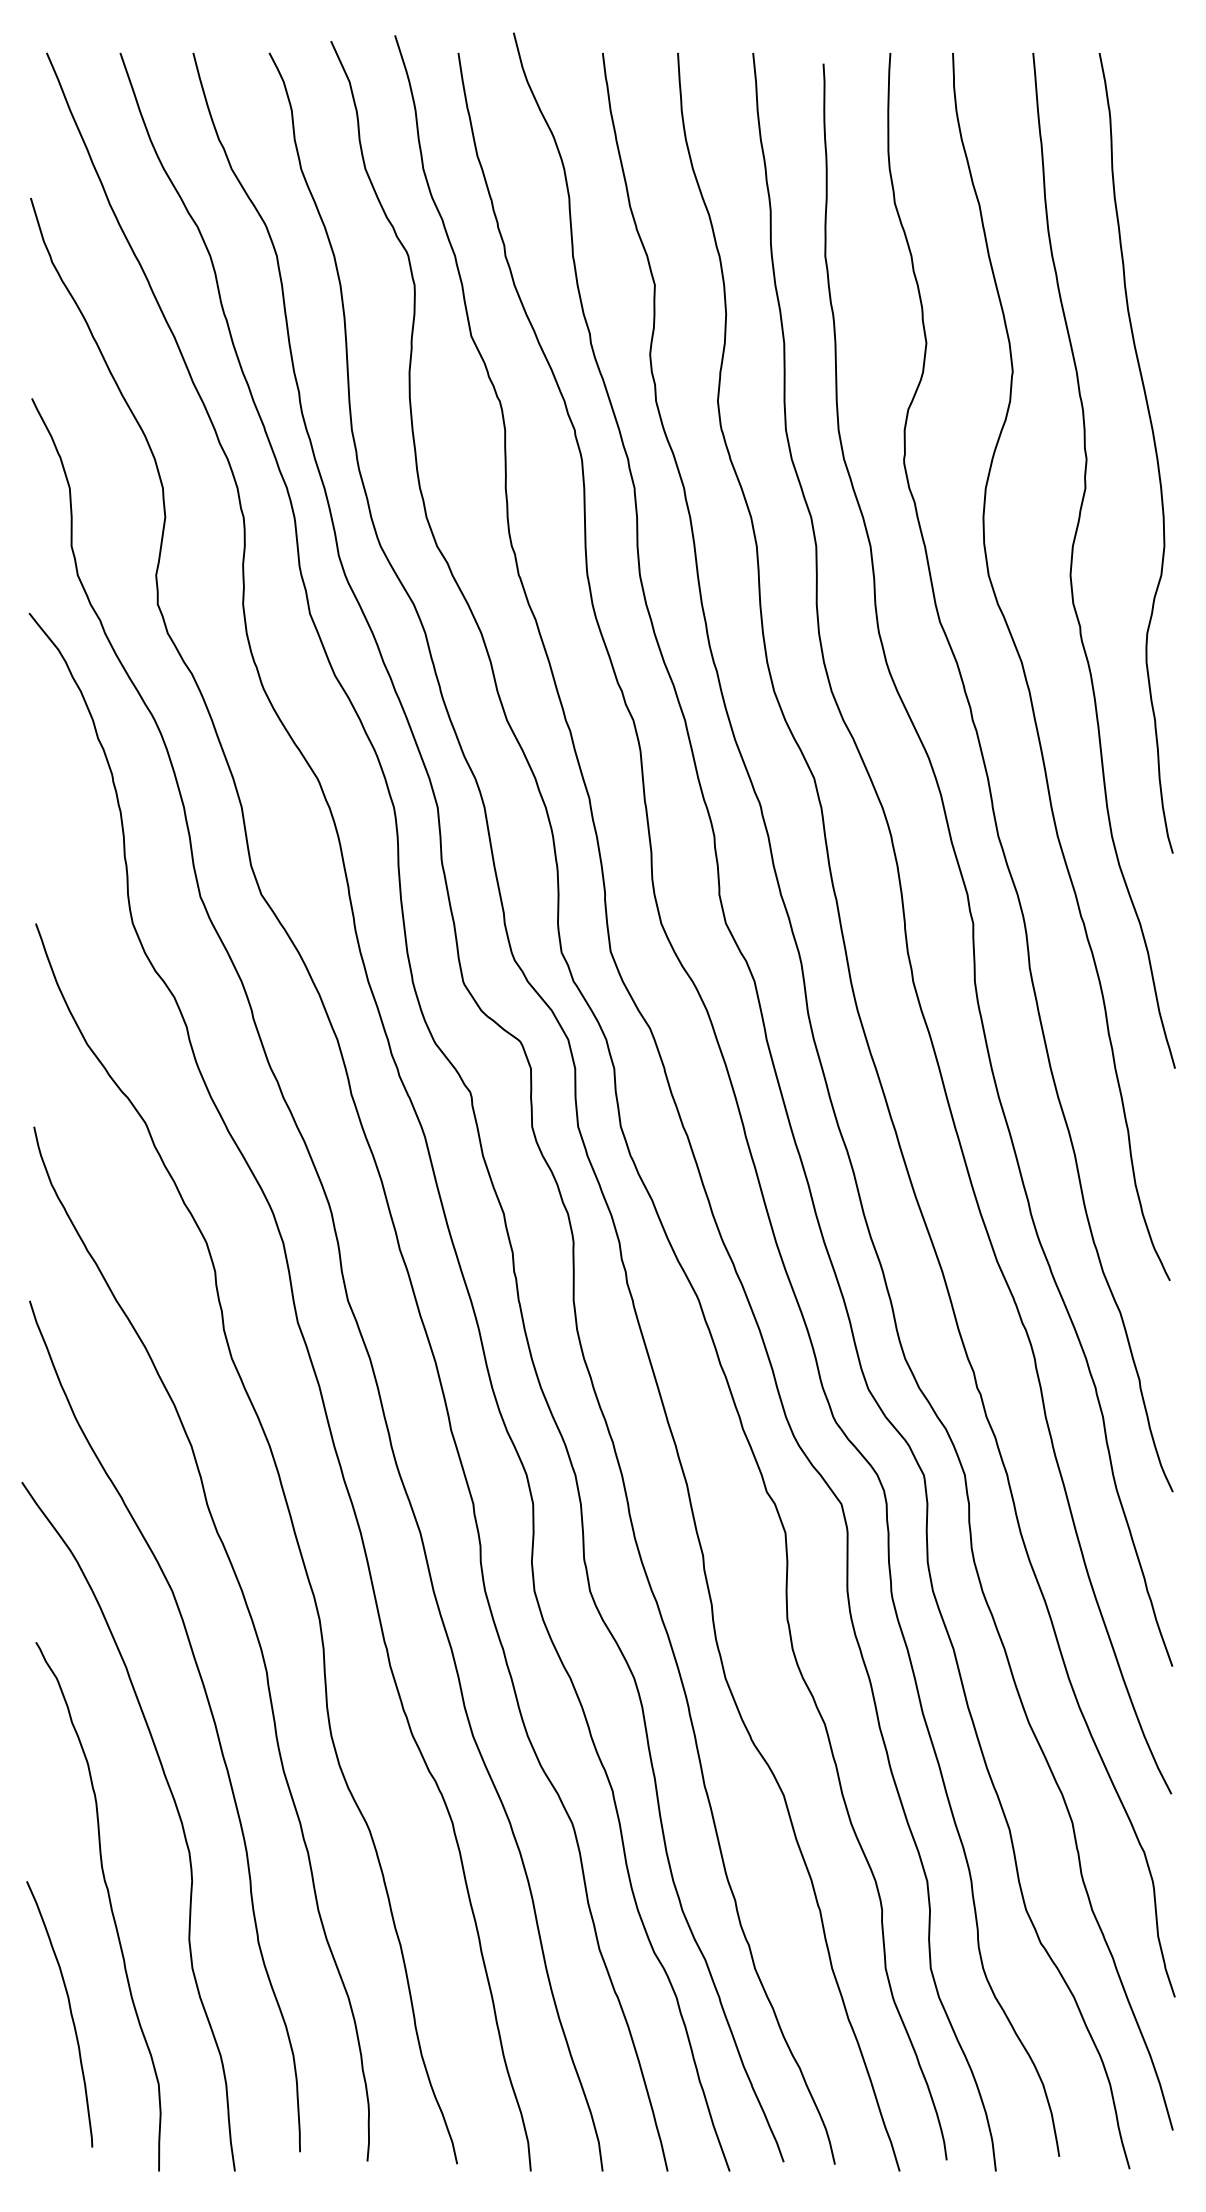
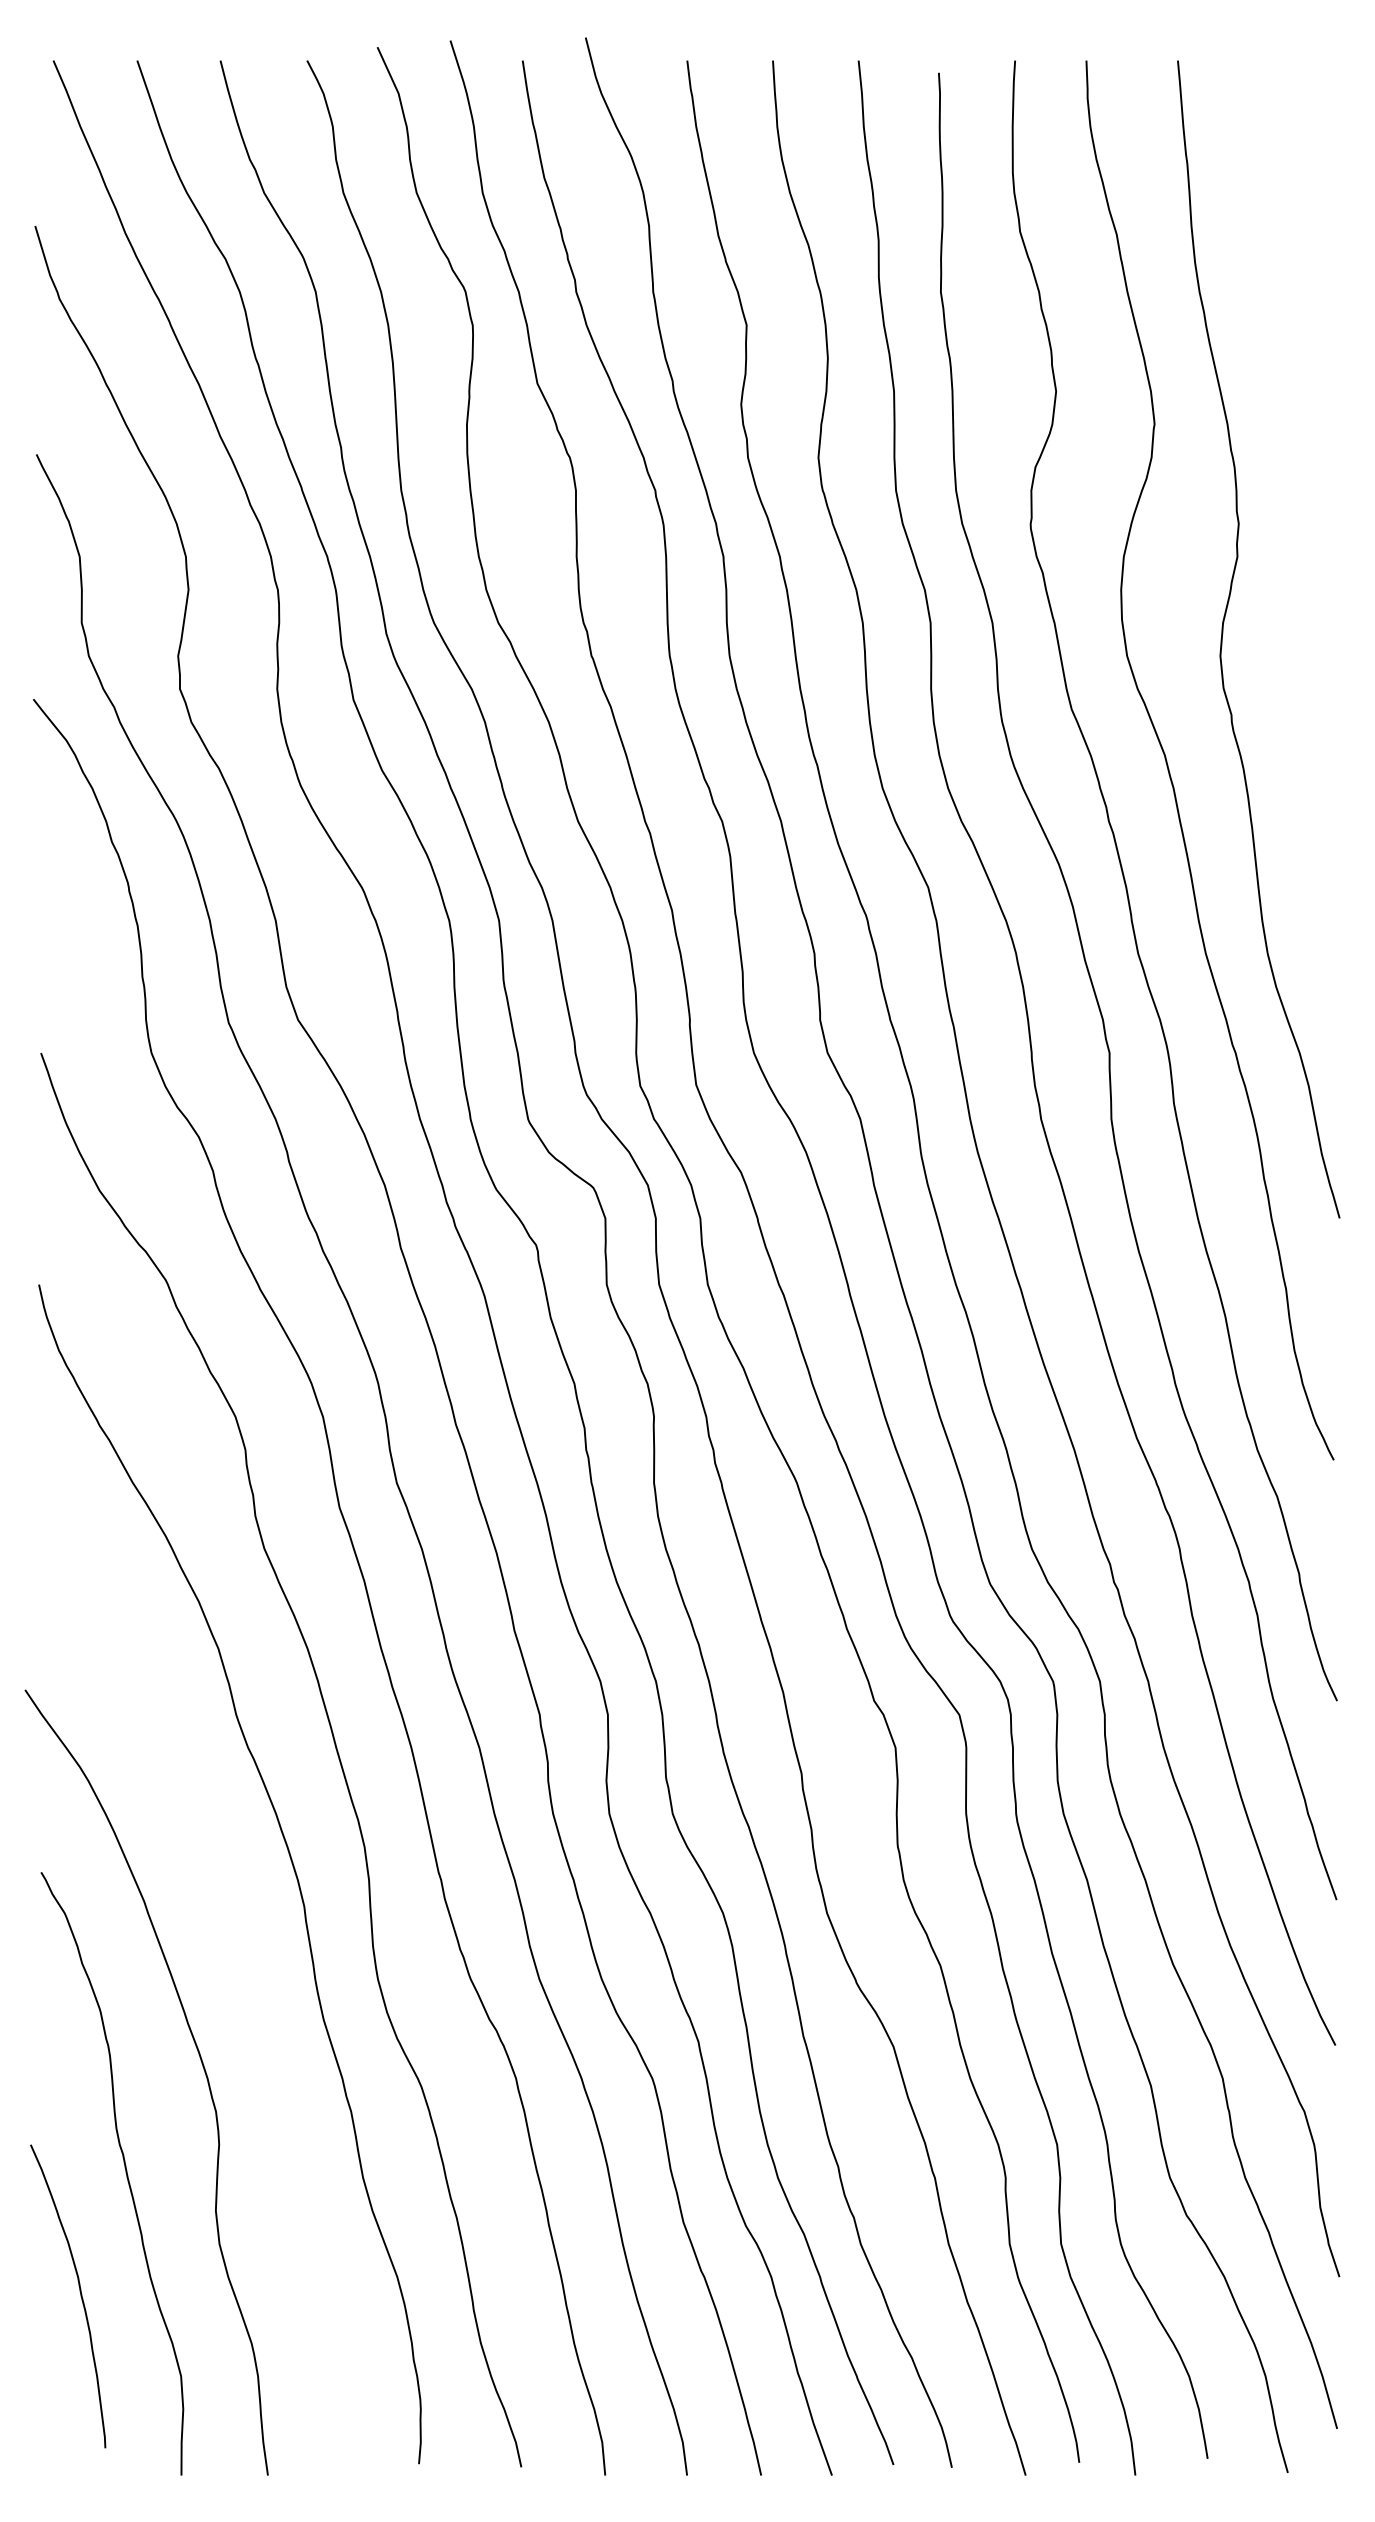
curve: (1154, 448) -> (1316, 511), removed
curve: (210, 1712) -> (240, 1952), removed

